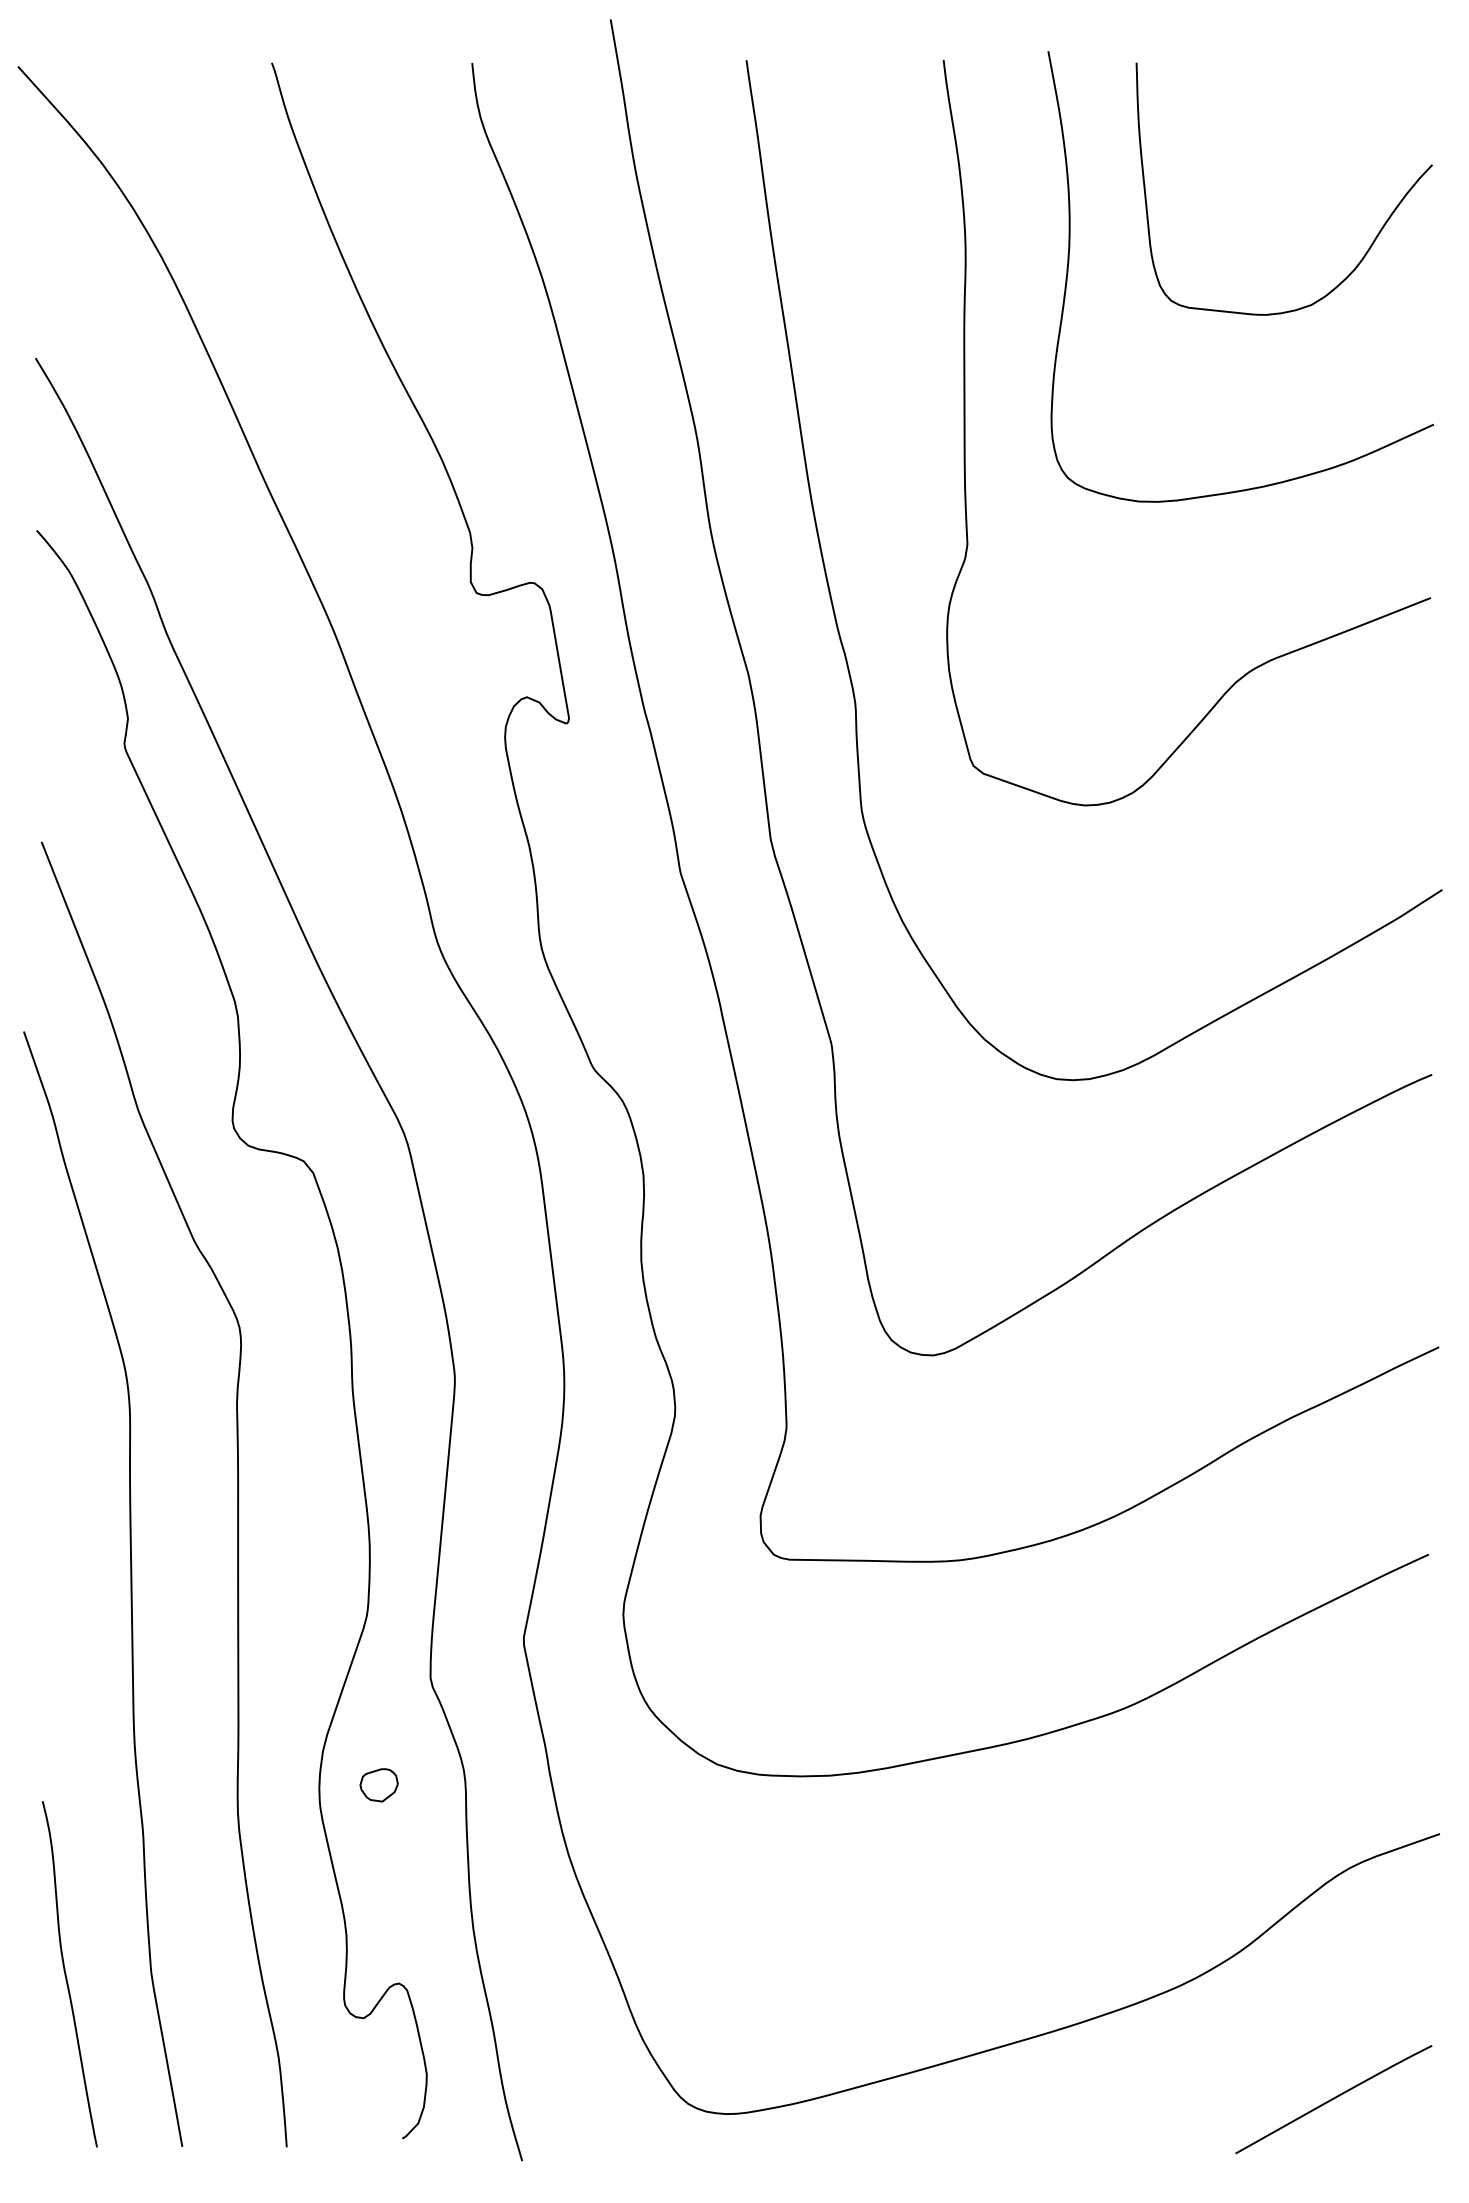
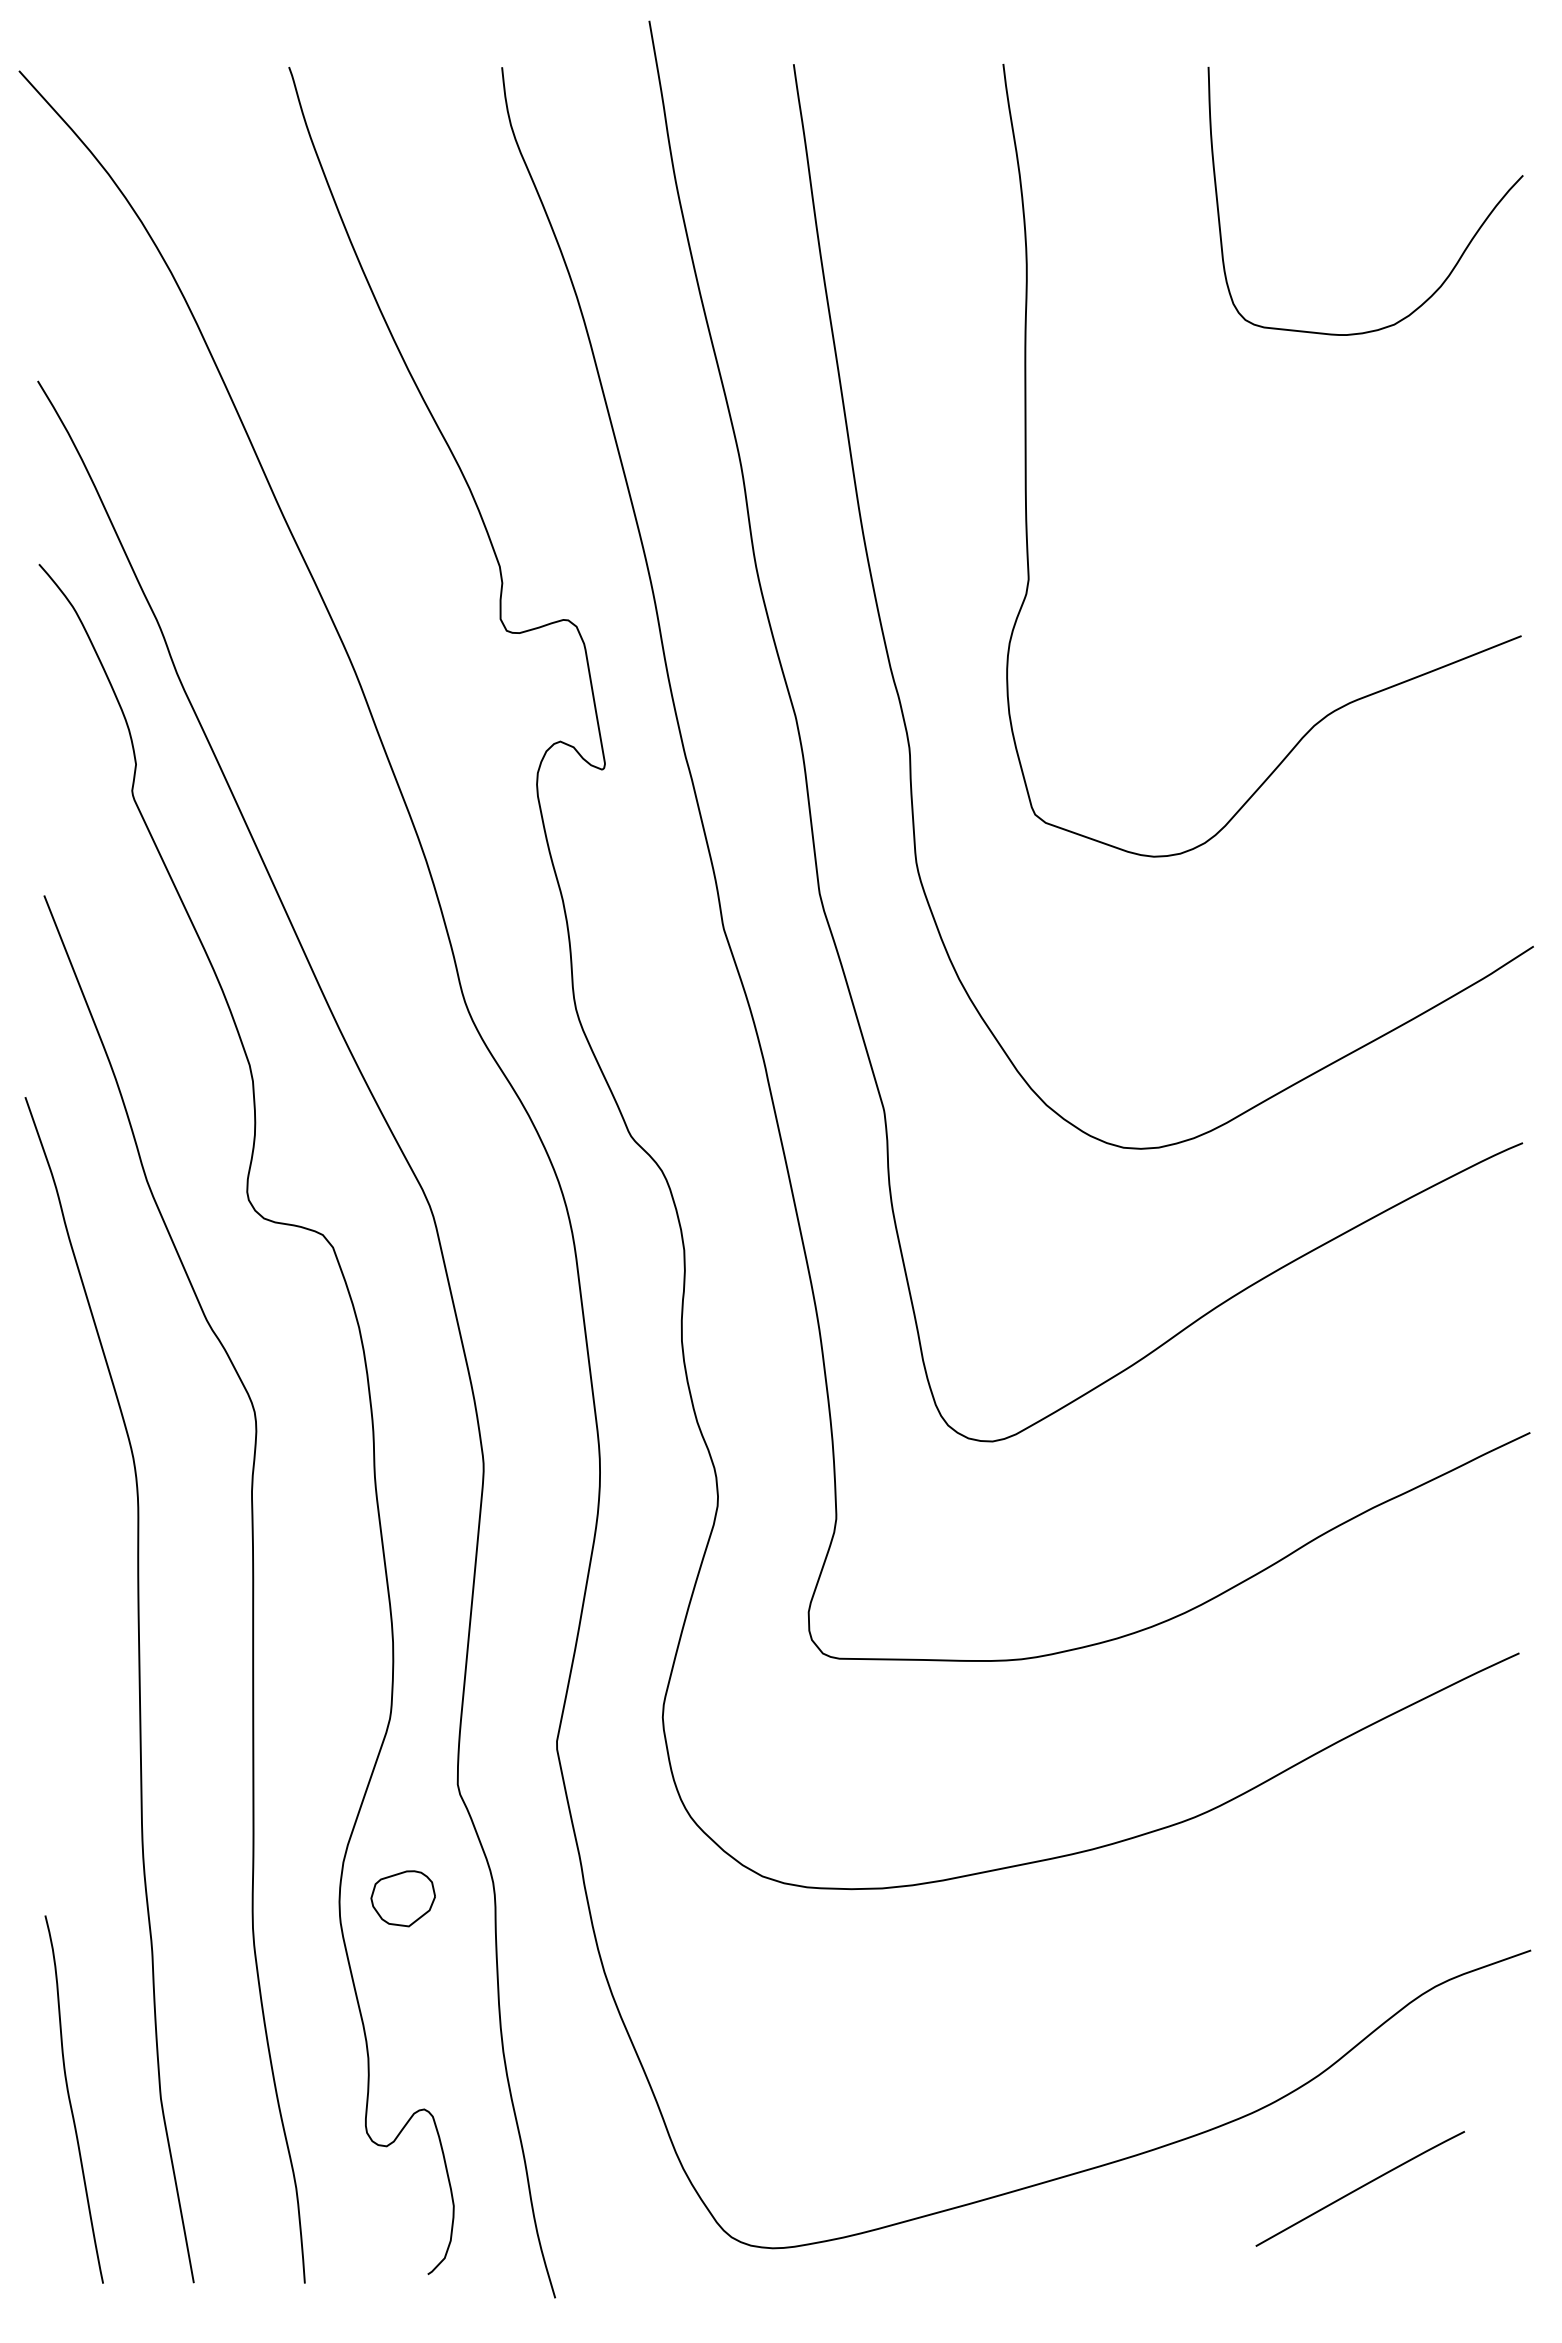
curve: (1069, 258) -> (1137, 275), removed
part: (378, 1785) -> (402, 1898), size x1.6
curve: (1334, 2099) -> (1360, 2188), moved

